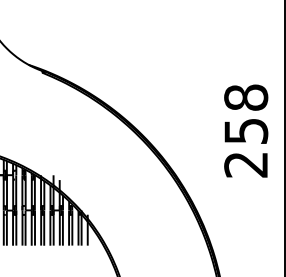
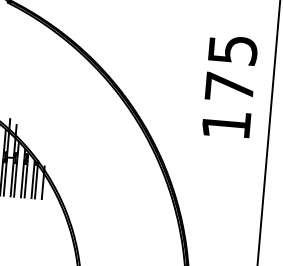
text: (246, 130) -> (230, 86), 258 -> 175

